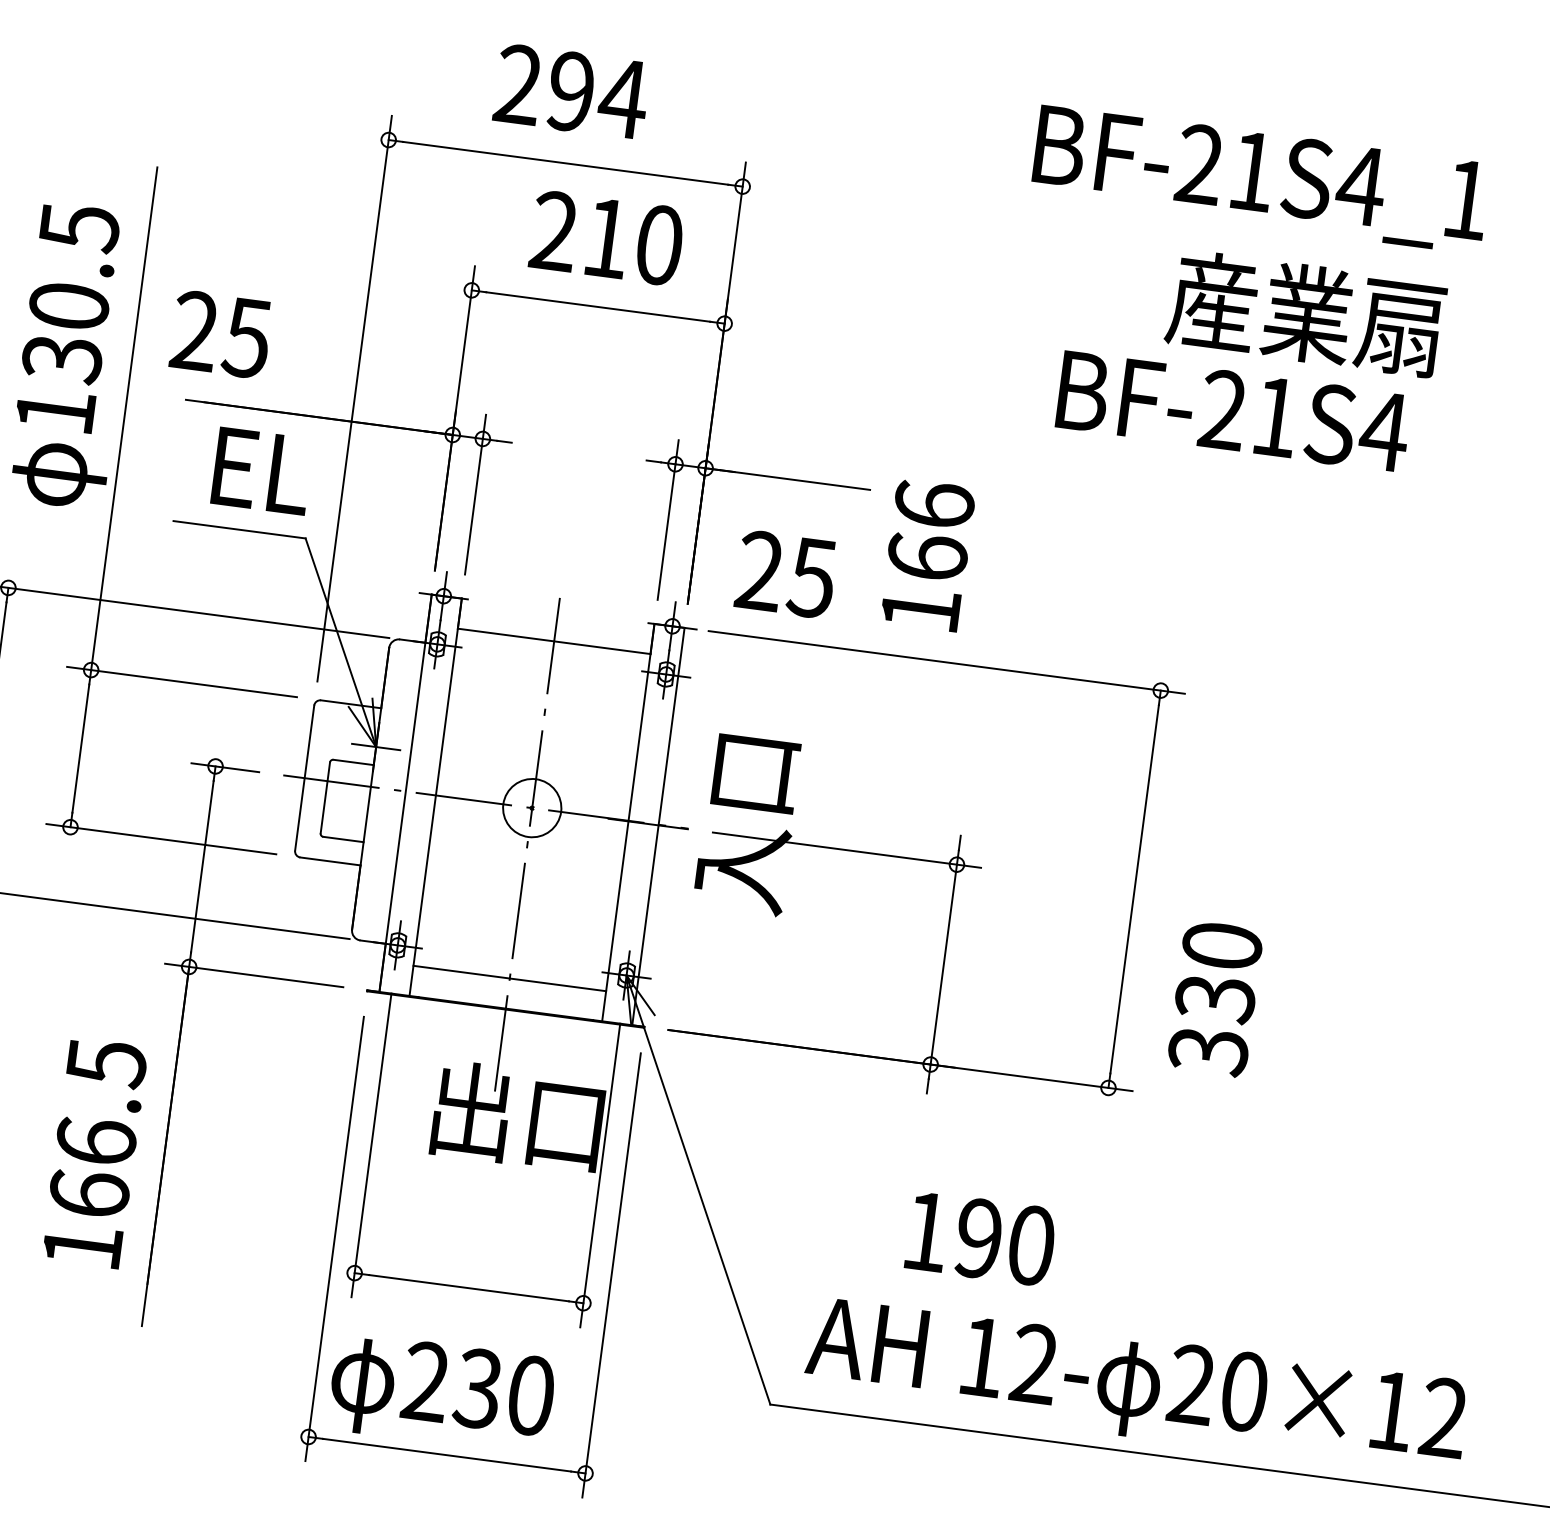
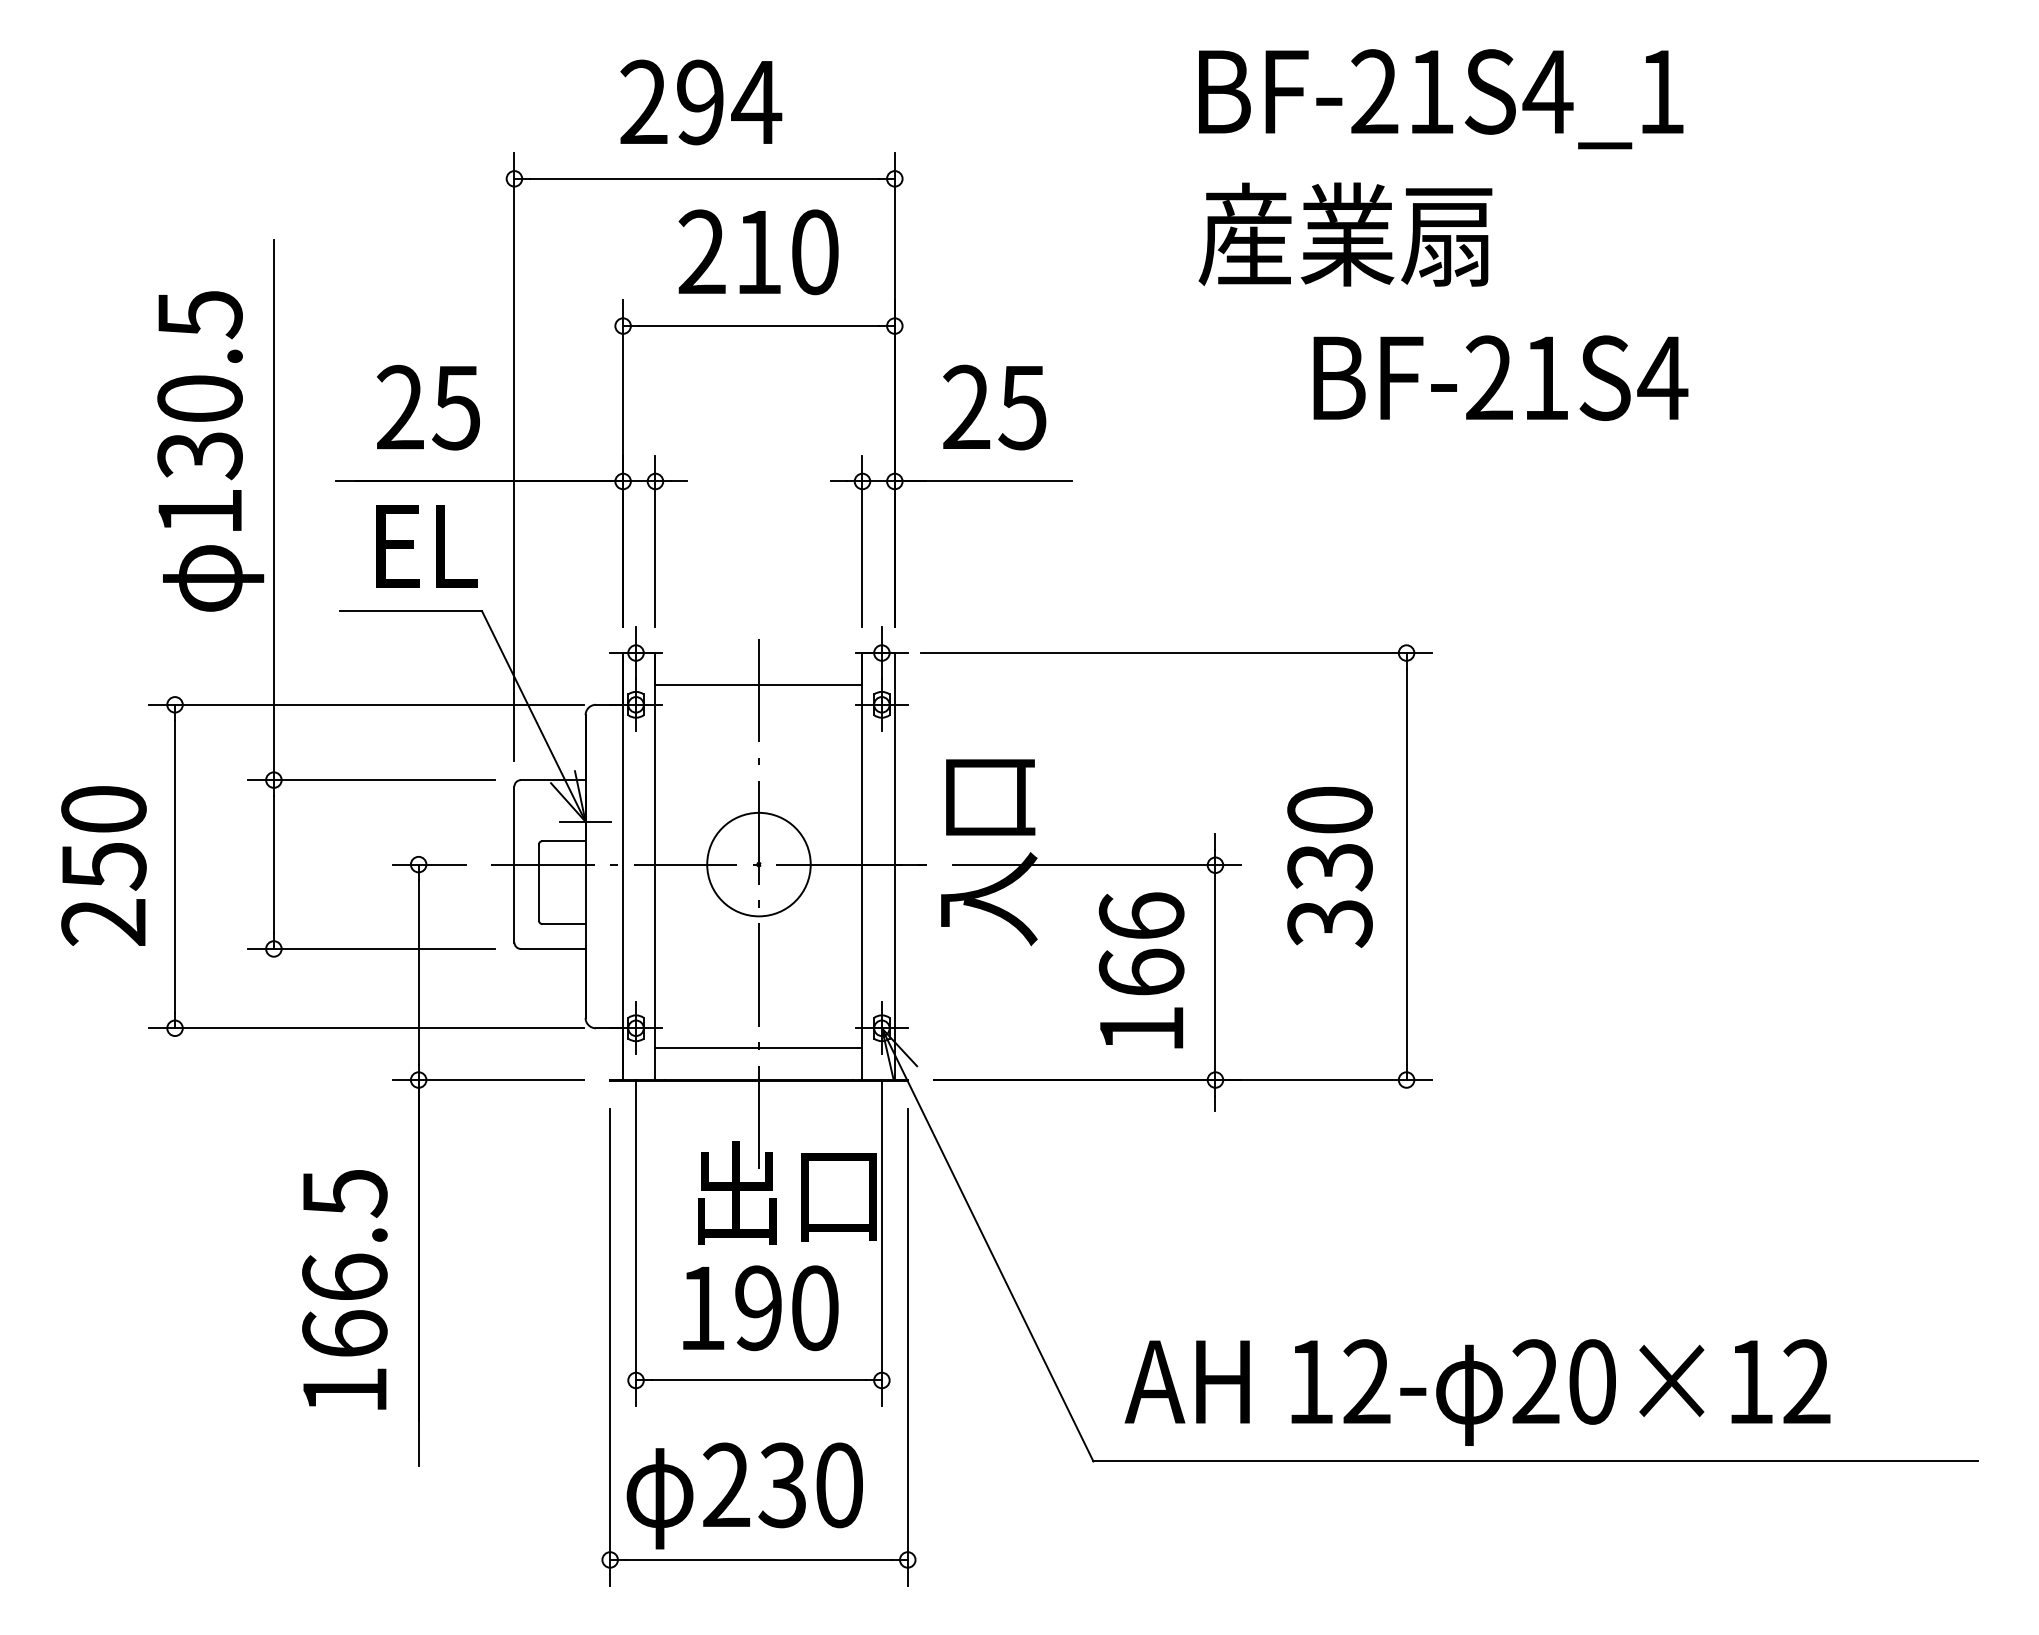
text: (1305, 313) -> (1345, 234), moved
text: (221, 334) -> (428, 407), moved
text: (1233, 410) -> (1500, 377), moved
text: (927, 555) -> (1141, 970), moved
text: (785, 574) -> (994, 407), moved
circle: (531, 807) -> (758, 864), size x1.67
text: (1214, 999) -> (1329, 867), moved
text: (980, 1239) -> (760, 1308), moved

